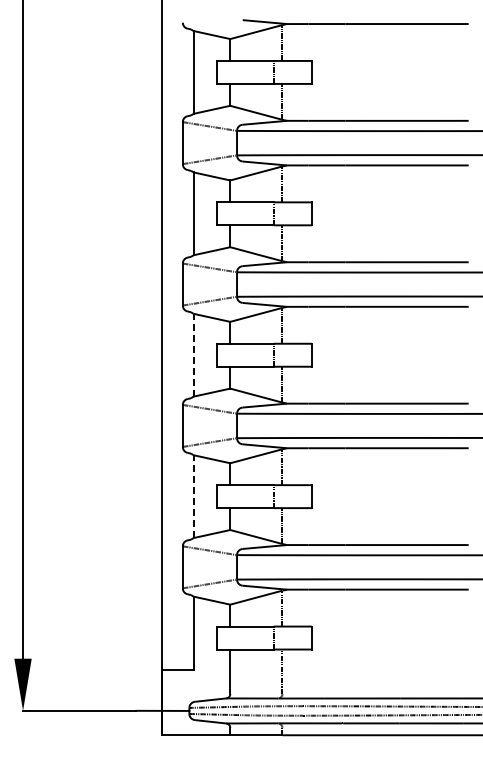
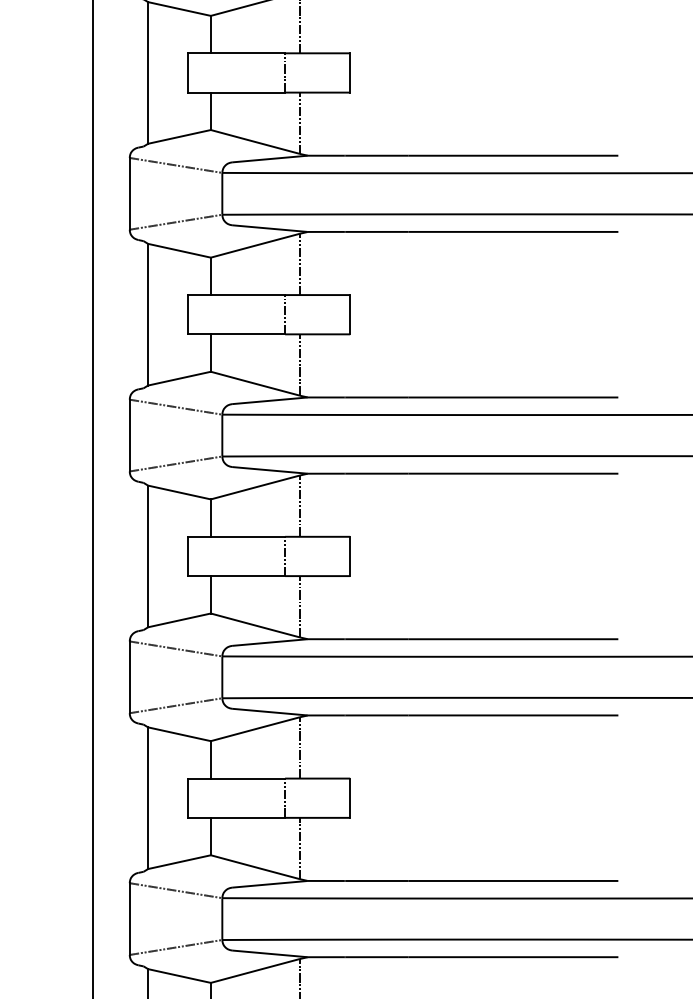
line: (193, 354) -> (147, 555), dashed -> solid
line: (193, 496) -> (147, 797), dashed -> solid

